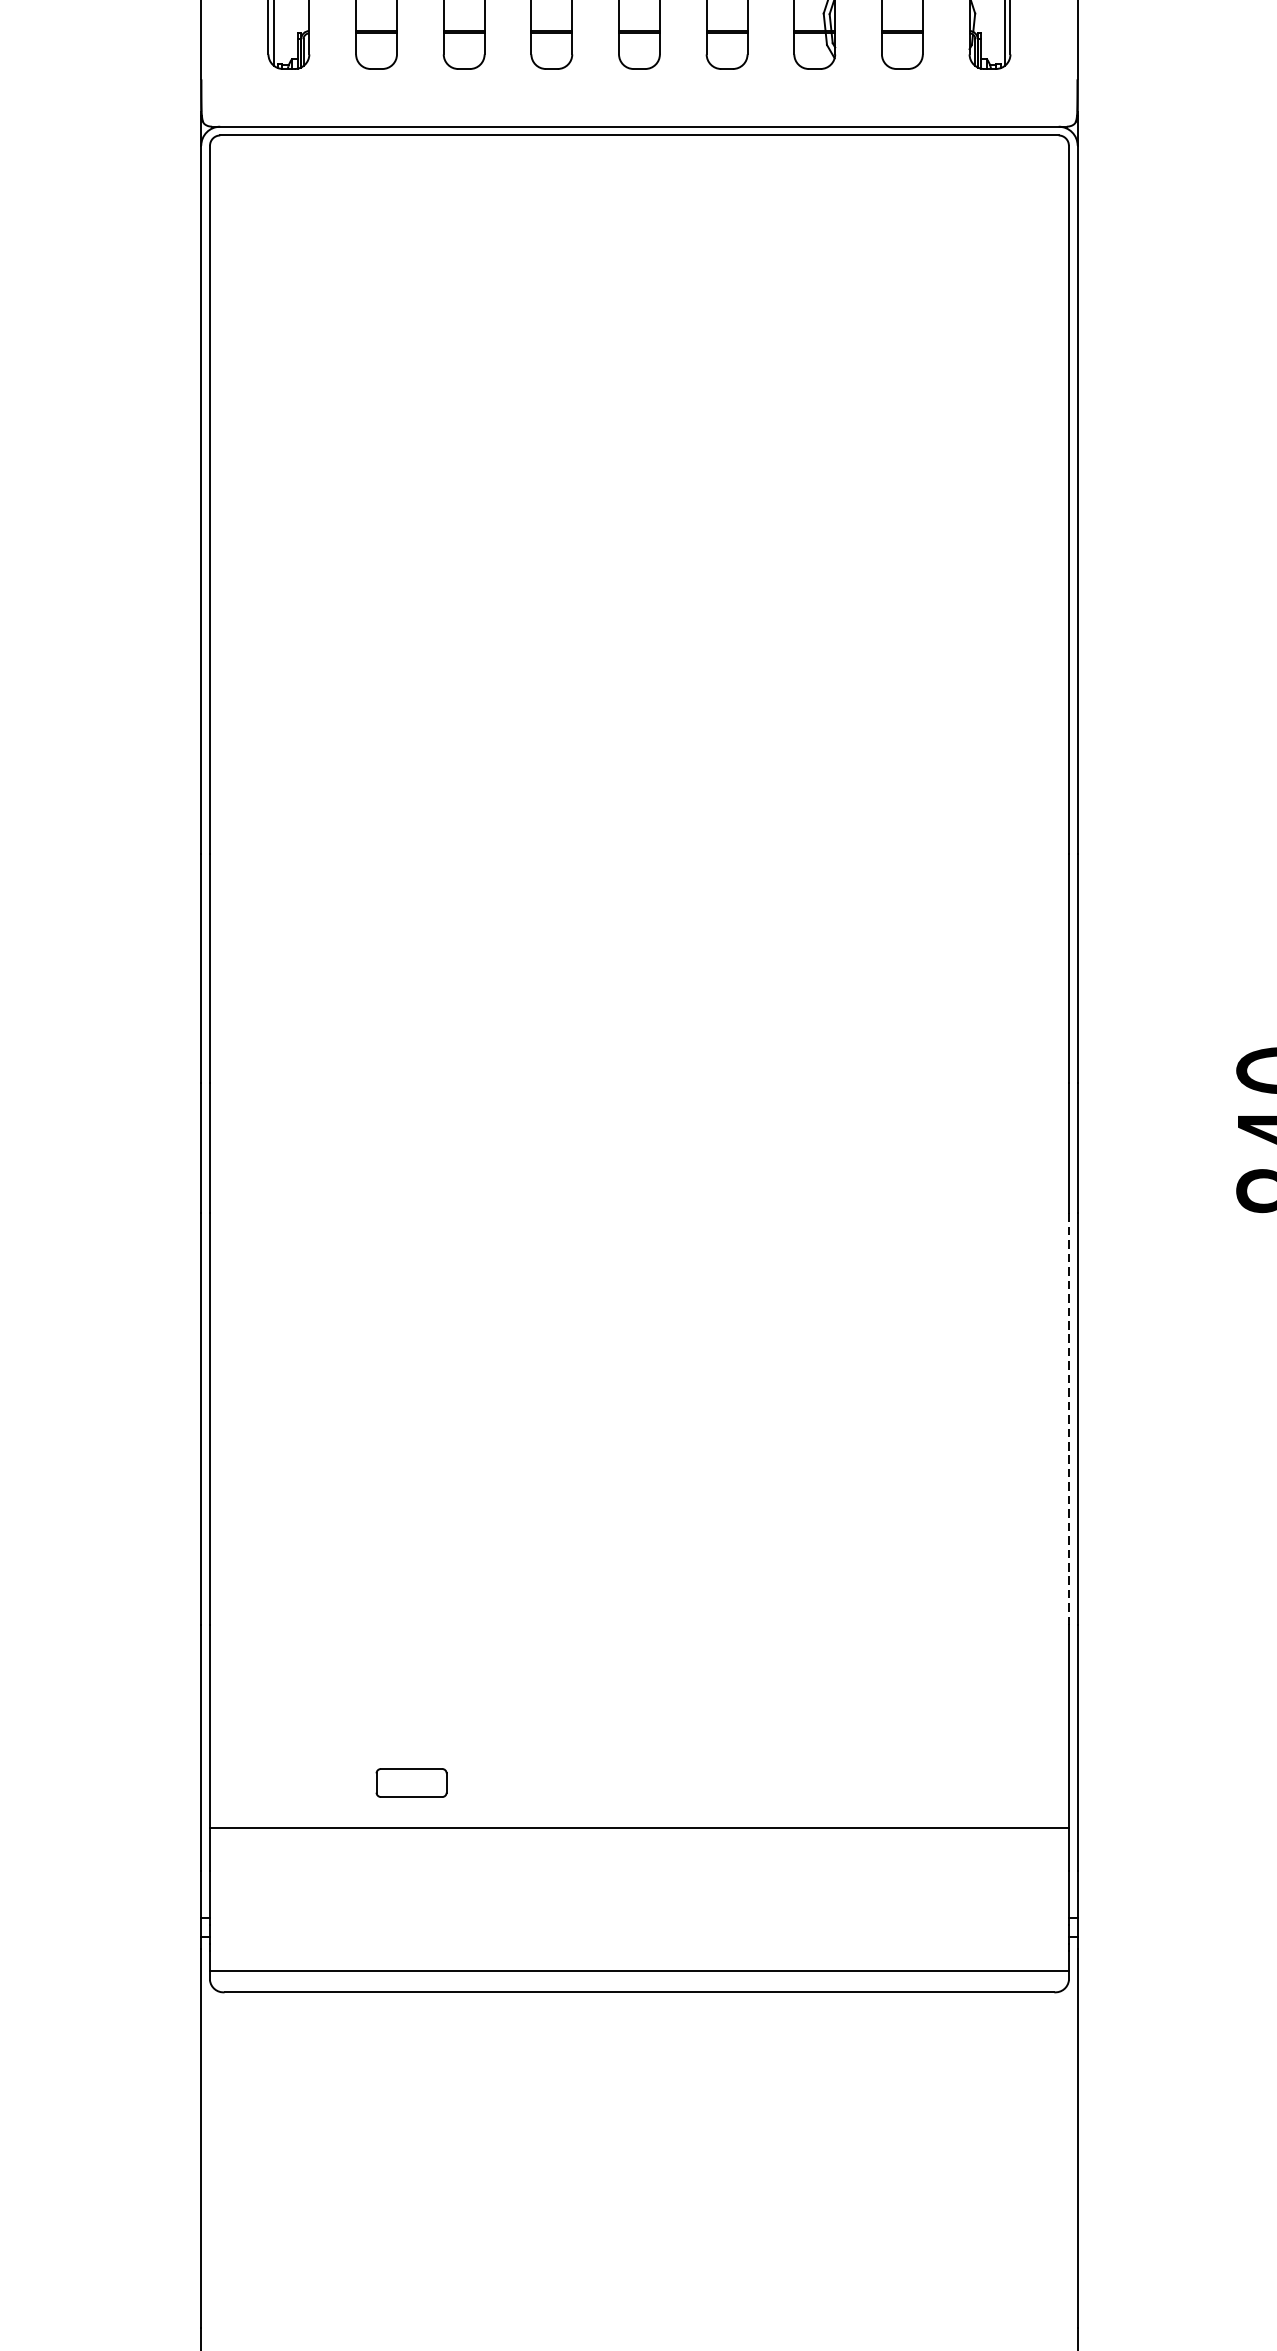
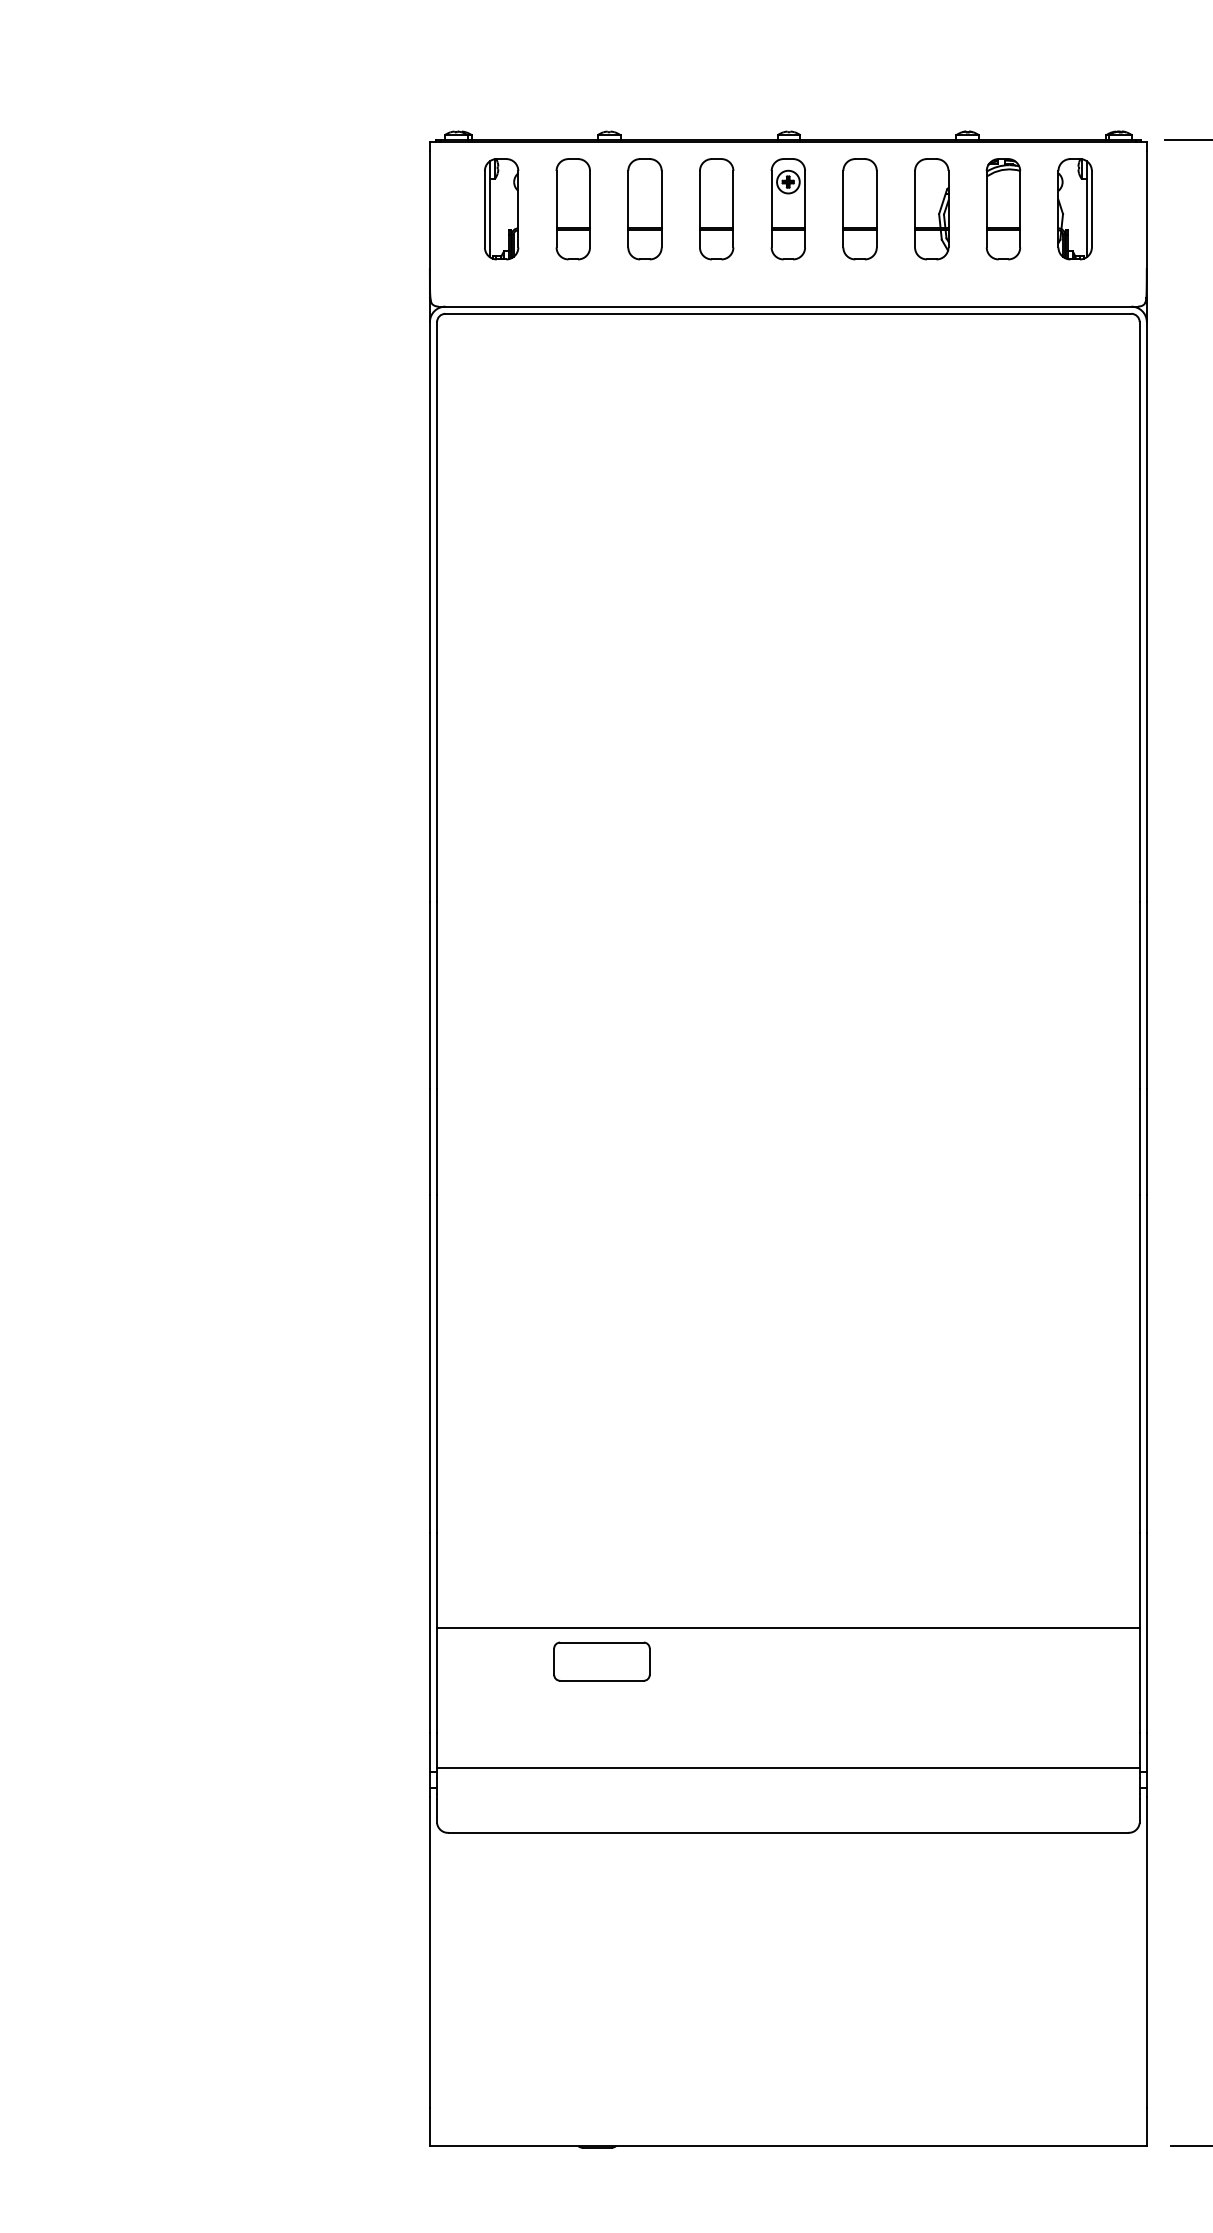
line: (1068, 1419) -> (1139, 1364), dashed -> solid
part: (411, 1782) -> (601, 1661), size x1.67
line: (639, 1828) -> (788, 1628), moved
line: (639, 1971) -> (788, 1768), moved

